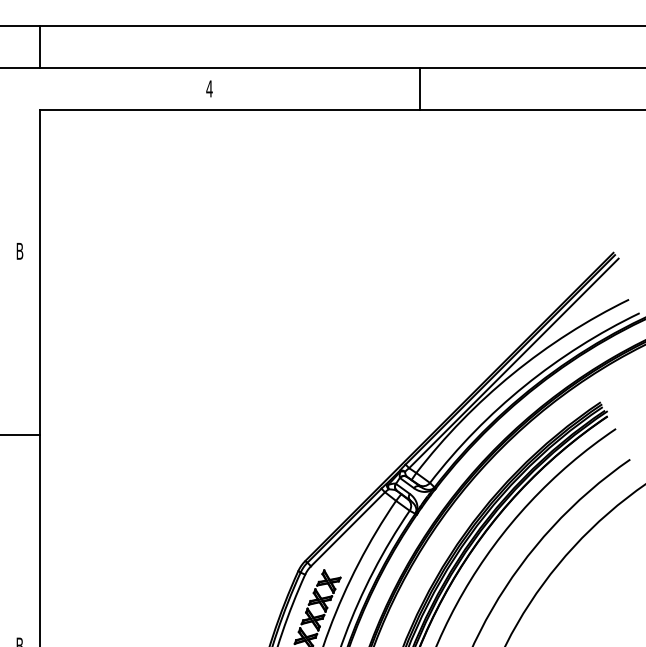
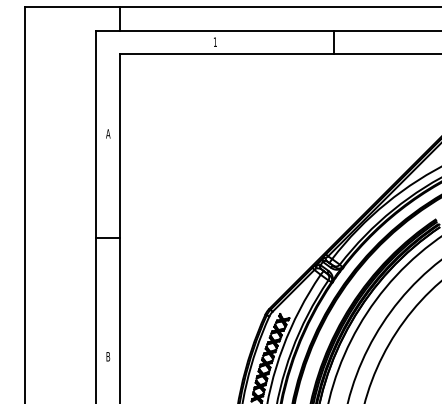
text: (209, 87) -> (215, 41), 4 -> 1
text: (20, 250) -> (108, 133), B -> A

